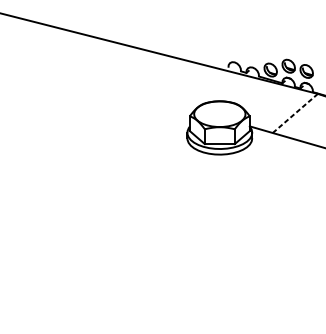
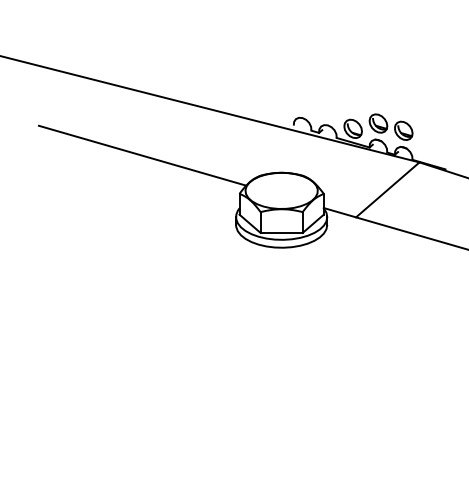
line: (120, 88) -> (142, 155), added
line: (295, 113) -> (387, 189), dashed -> solid

